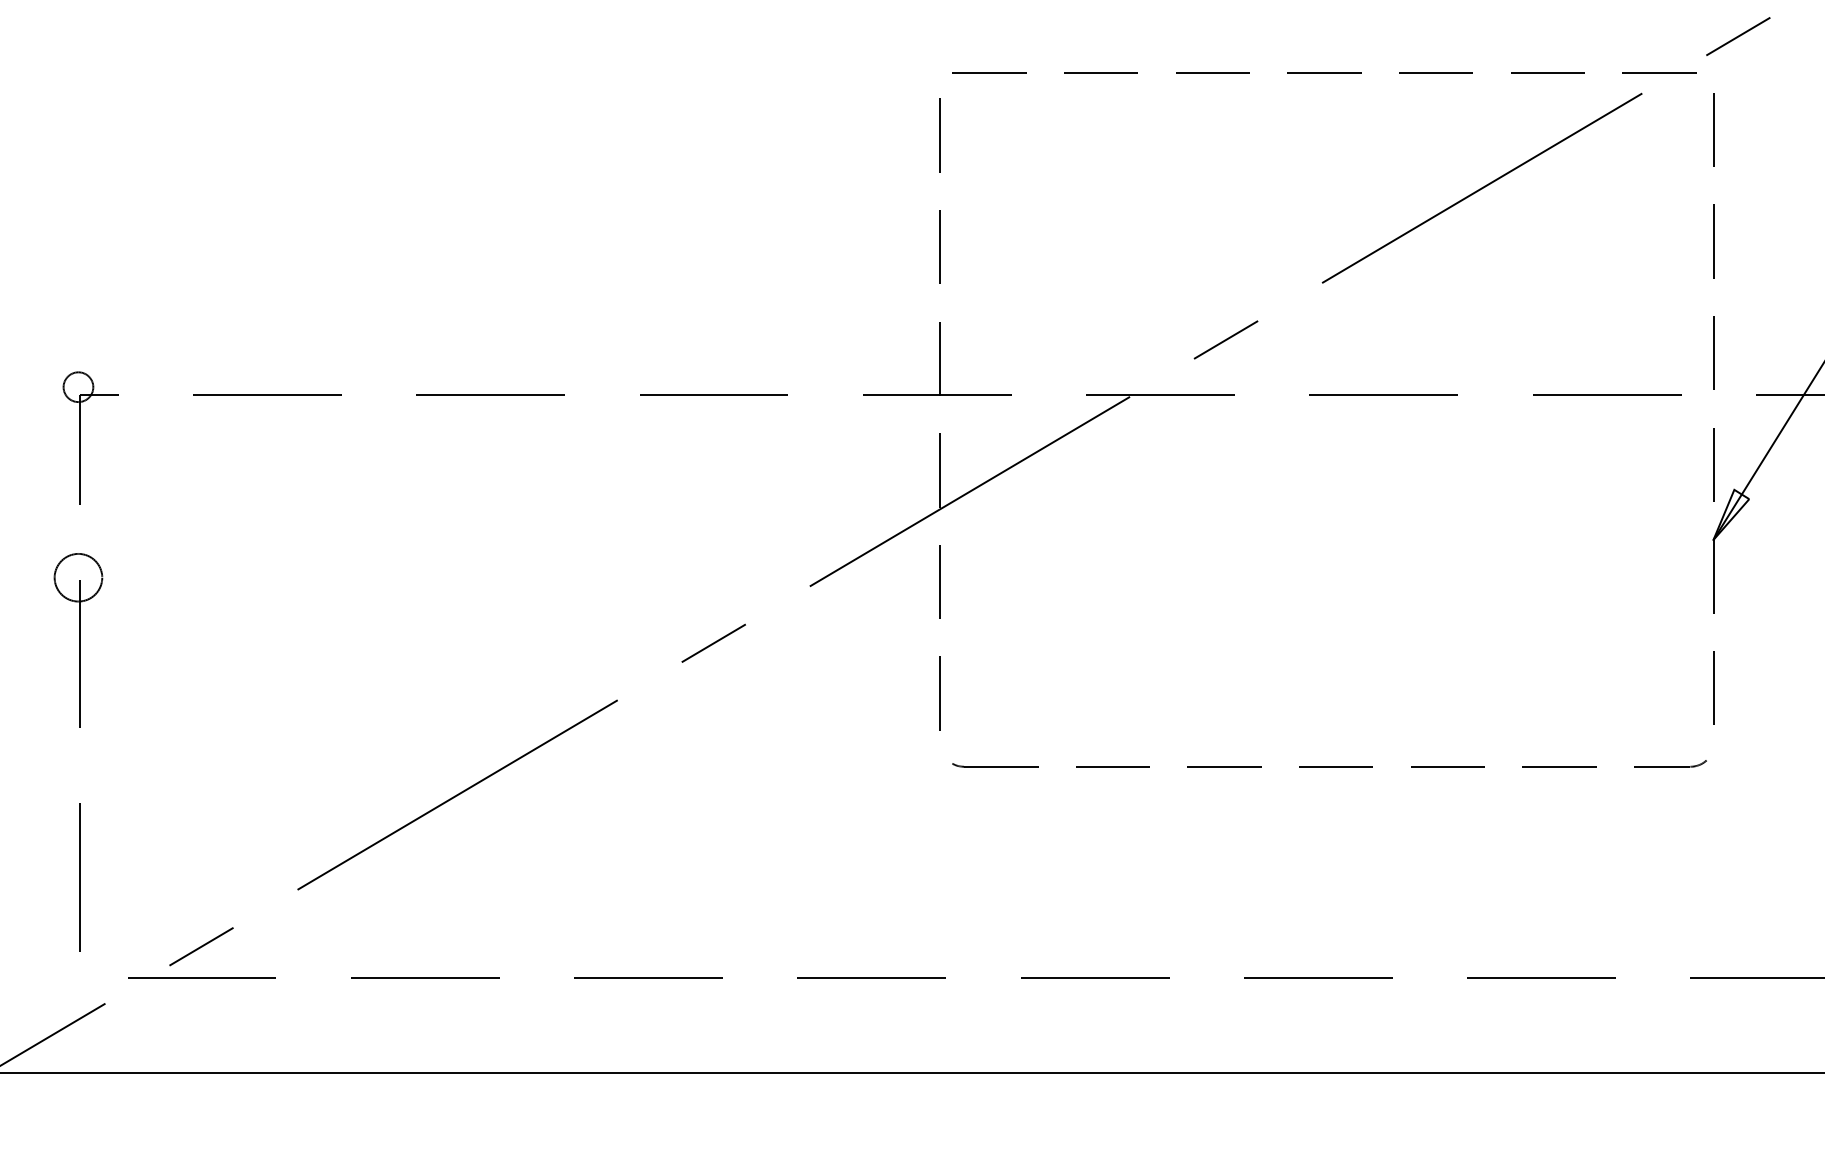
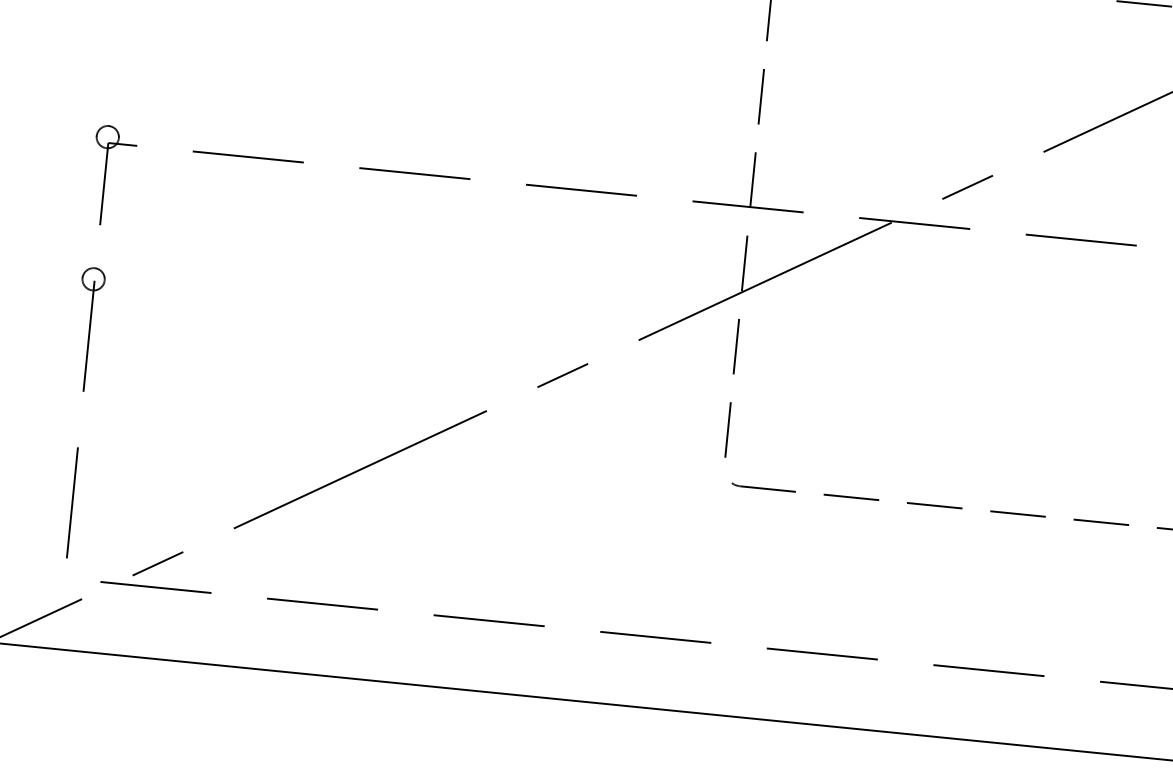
circle: (78, 577) -> (93, 279), size x0.62

